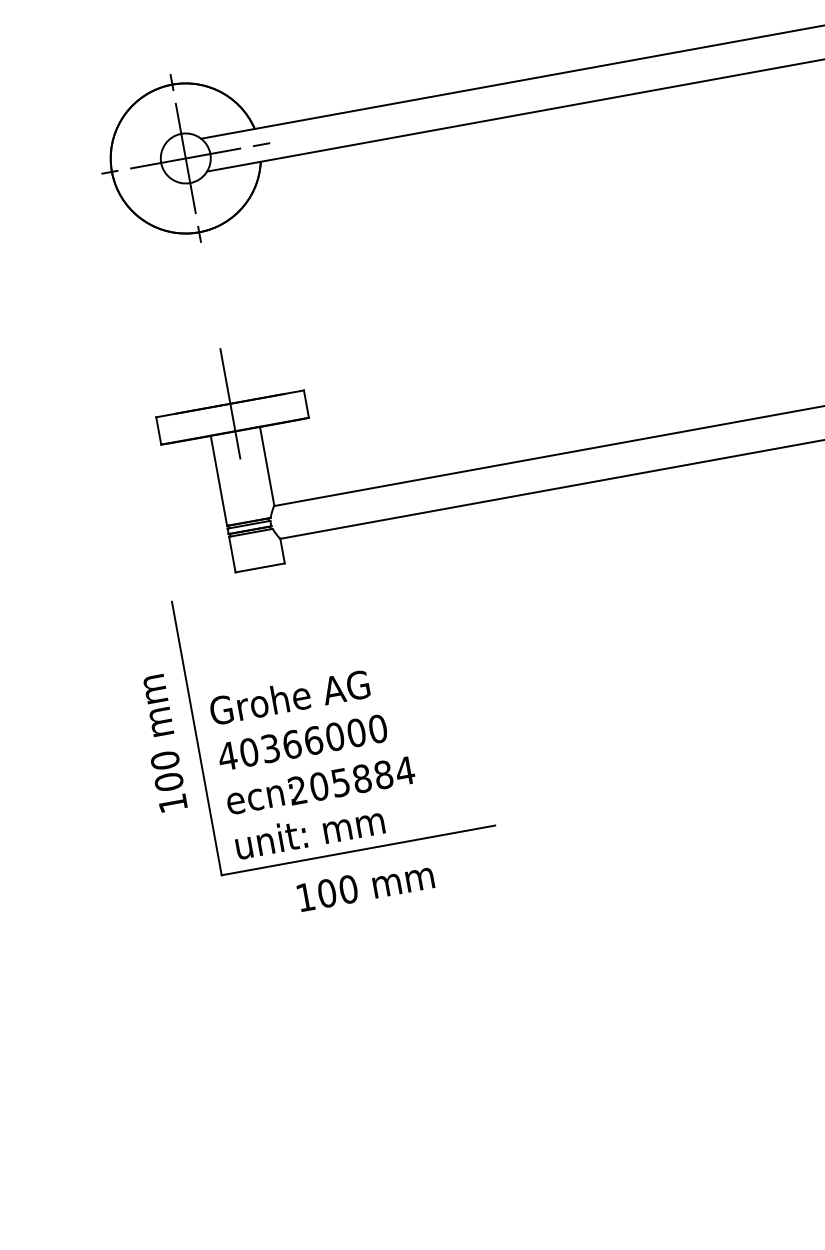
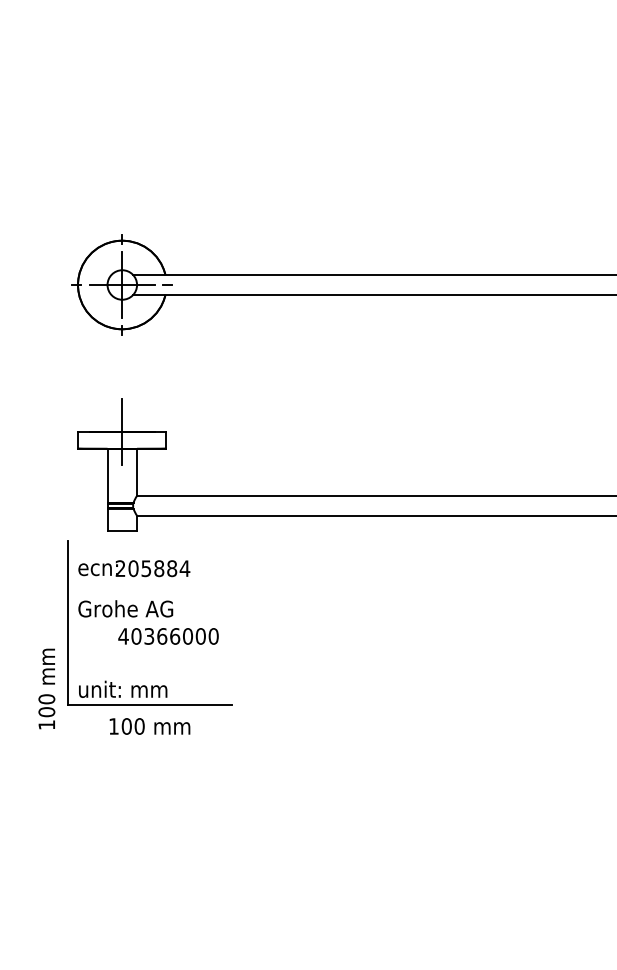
text: (161, 742) -> (46, 688), moved
text: (302, 742) -> (168, 636), moved
text: (320, 786) -> (134, 568), moved

